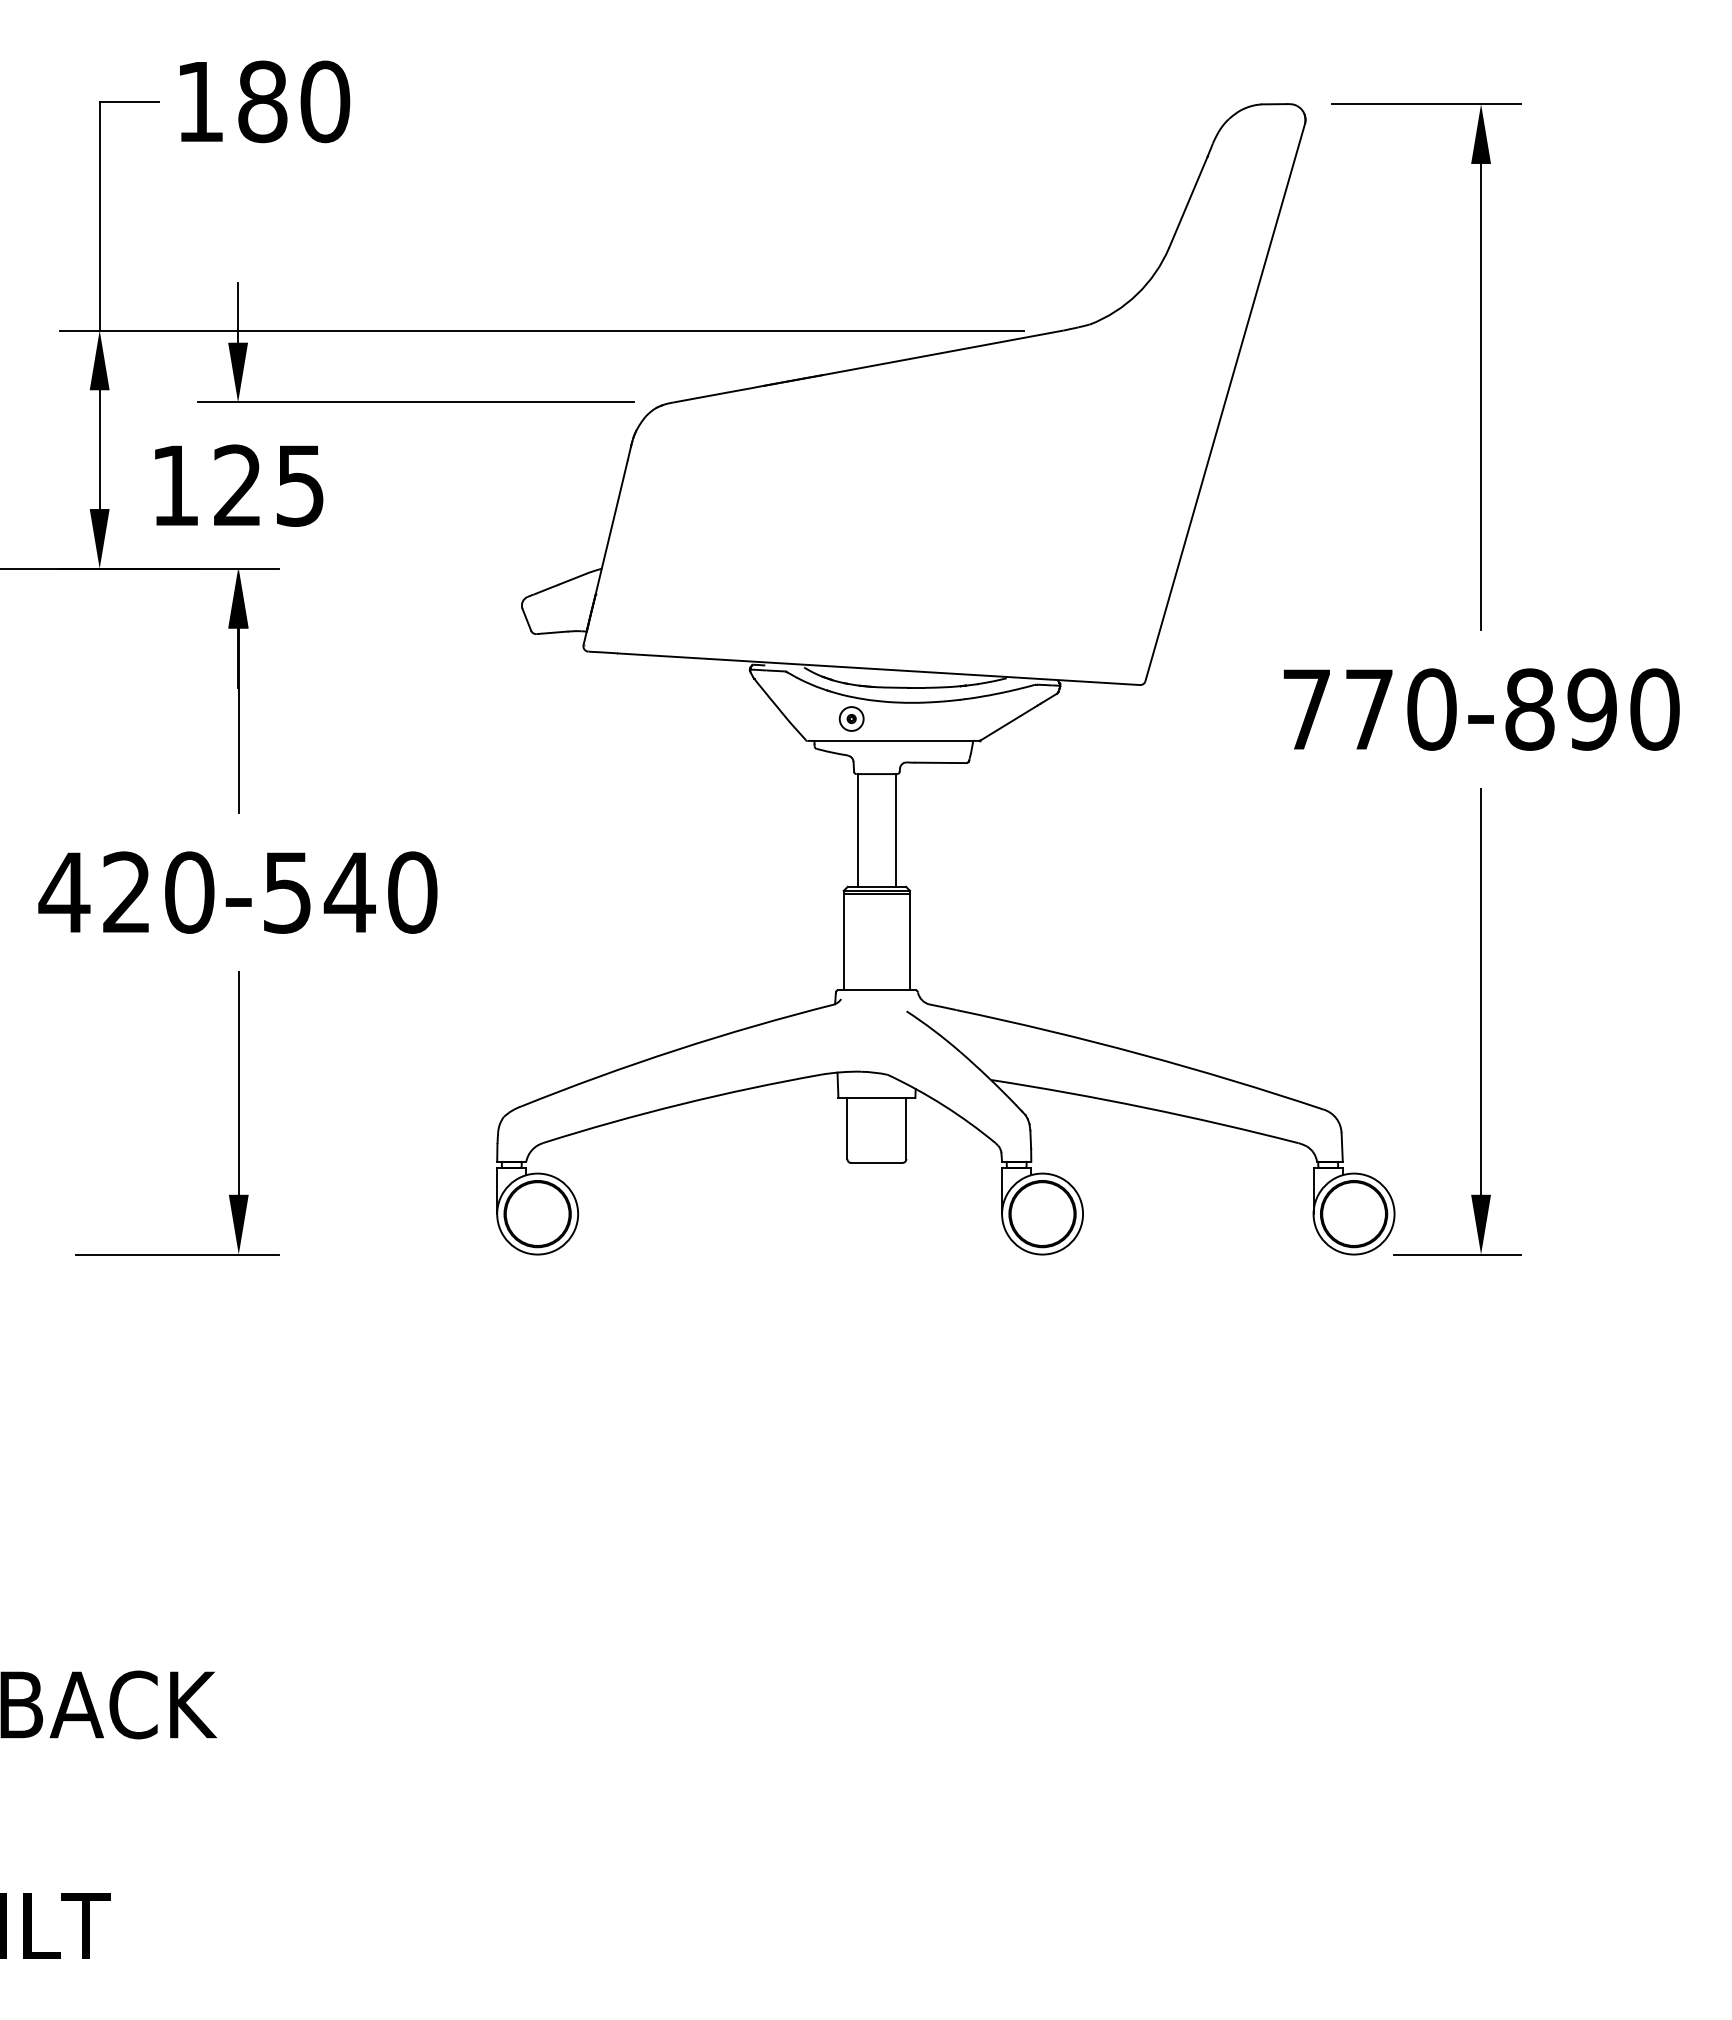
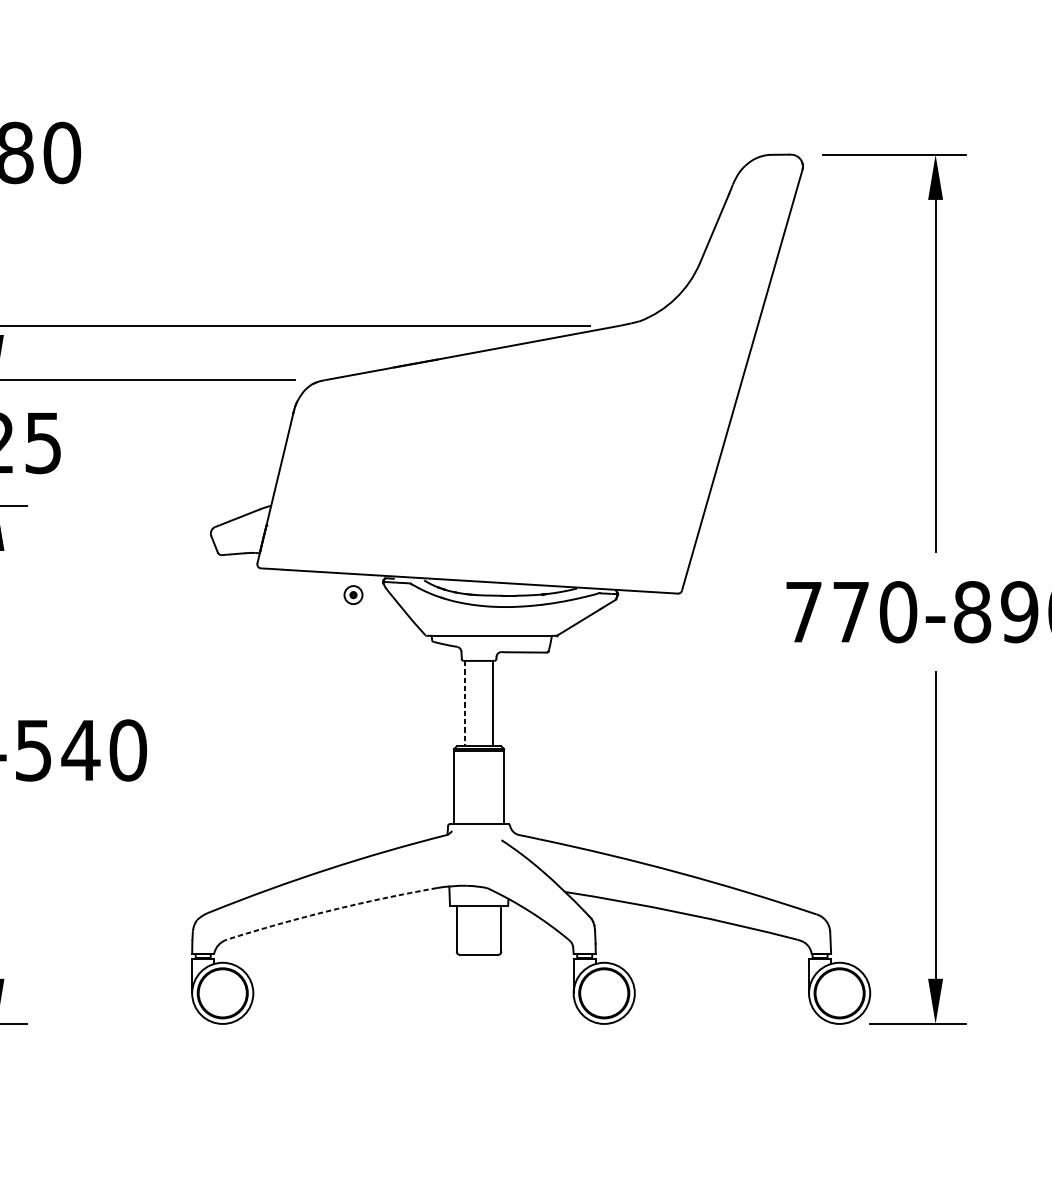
part: (851, 718) -> (353, 594), moved
line: (858, 831) -> (465, 704), solid -> dashed
arc: (680, 1104) -> (330, 910), solid -> dashed

